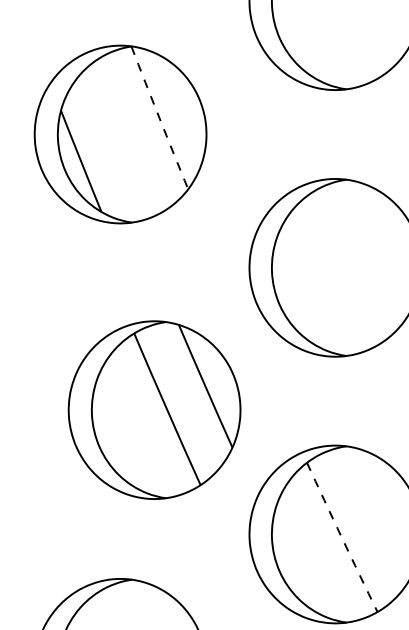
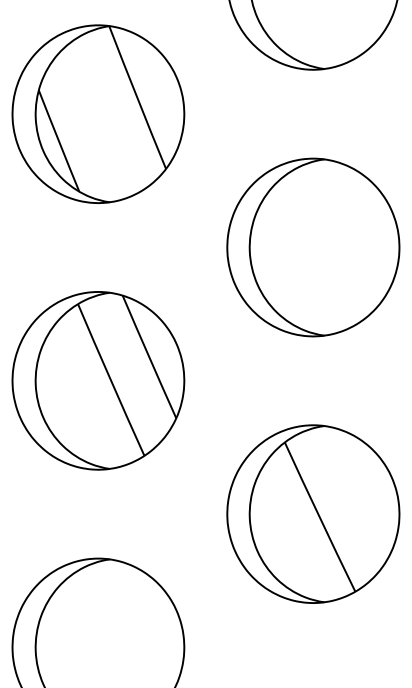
arc: (159, 117) -> (137, 97), dashed -> solid
part: (154, 409) -> (98, 380), moved
arc: (341, 537) -> (319, 517), dashed -> solid

